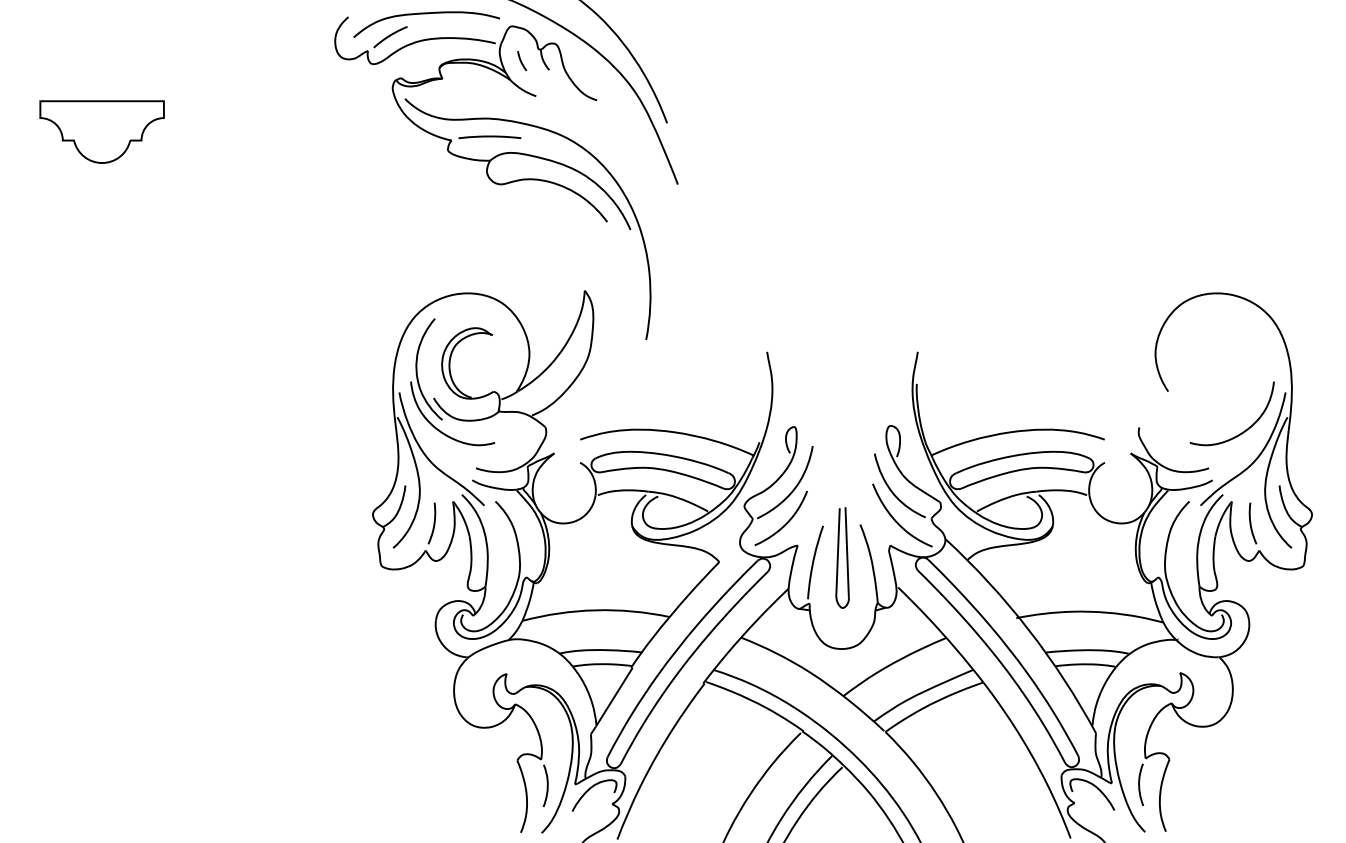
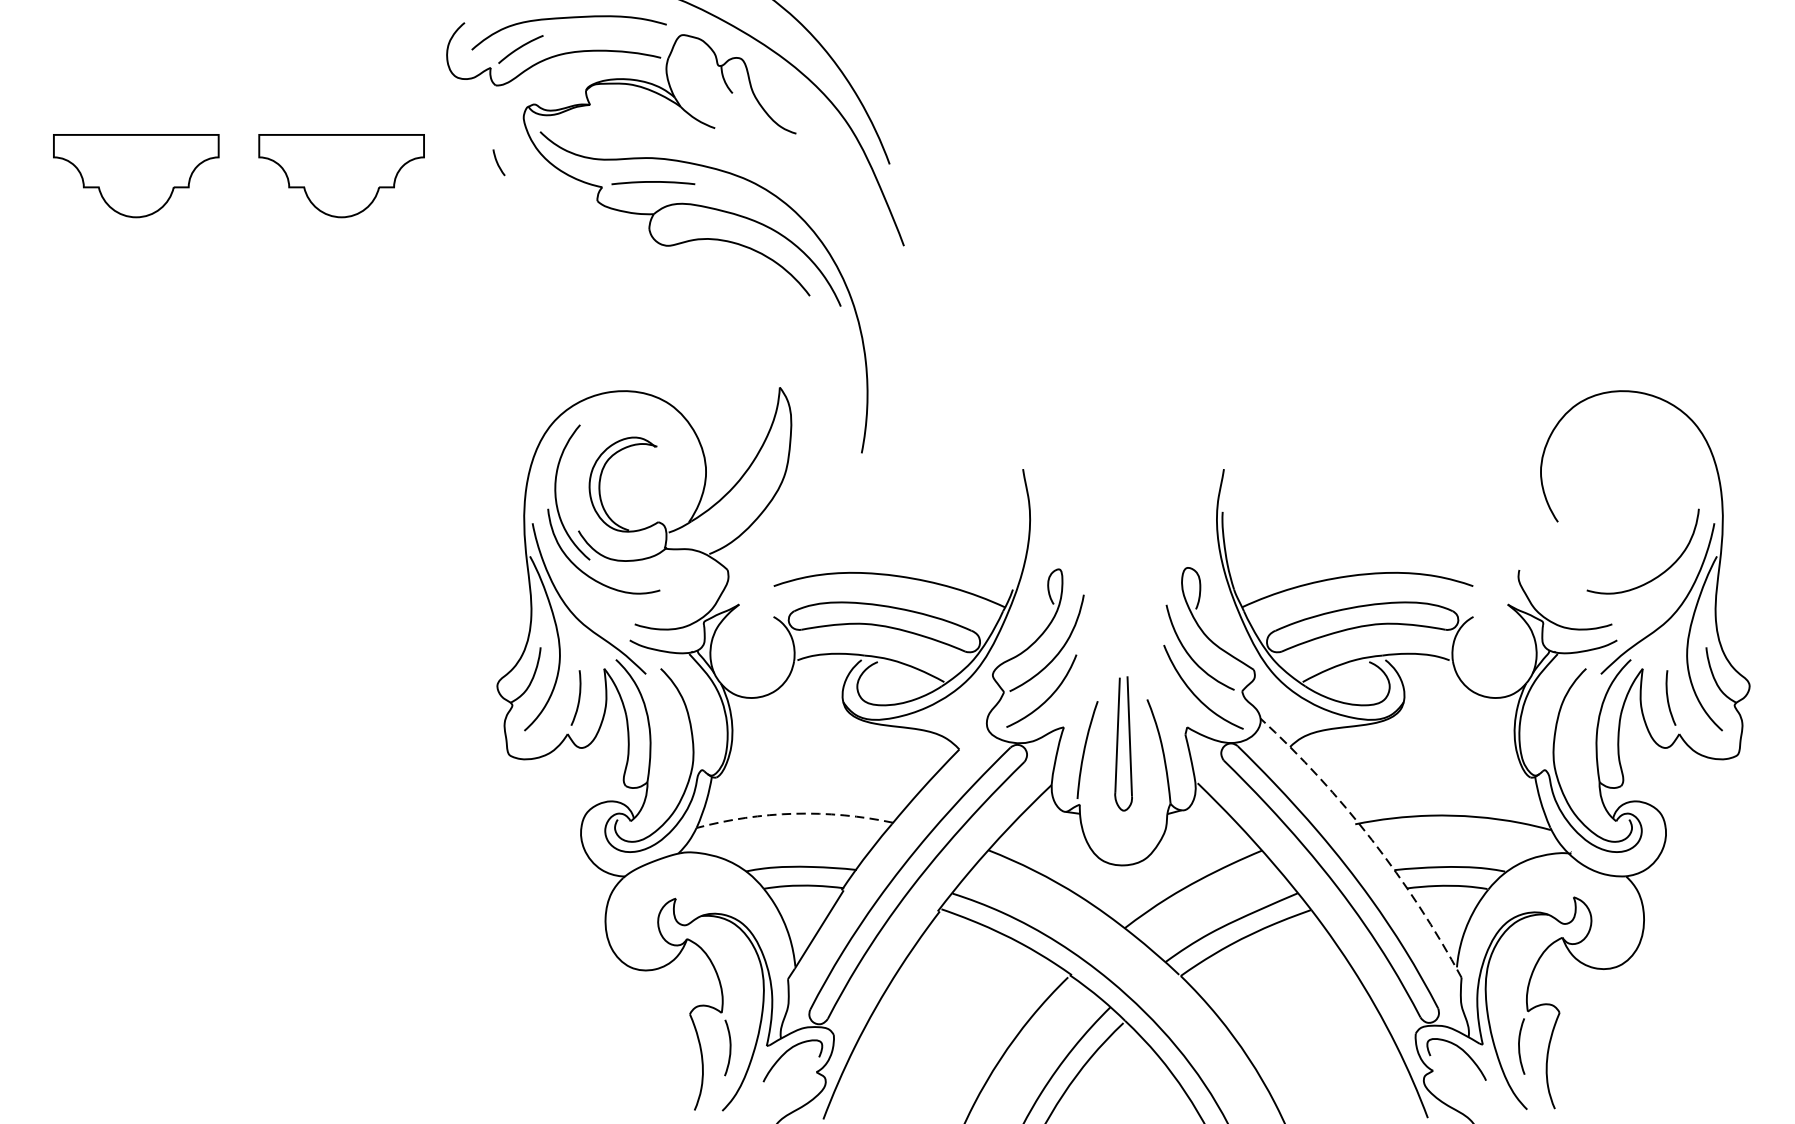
curve: (521, 60) -> (498, 161), moved
part: (255, 131) -> (340, 175), added
arc: (595, 610) -> (794, 814), solid -> dashed
arc: (1028, 629) -> (1371, 839), solid -> dashed

